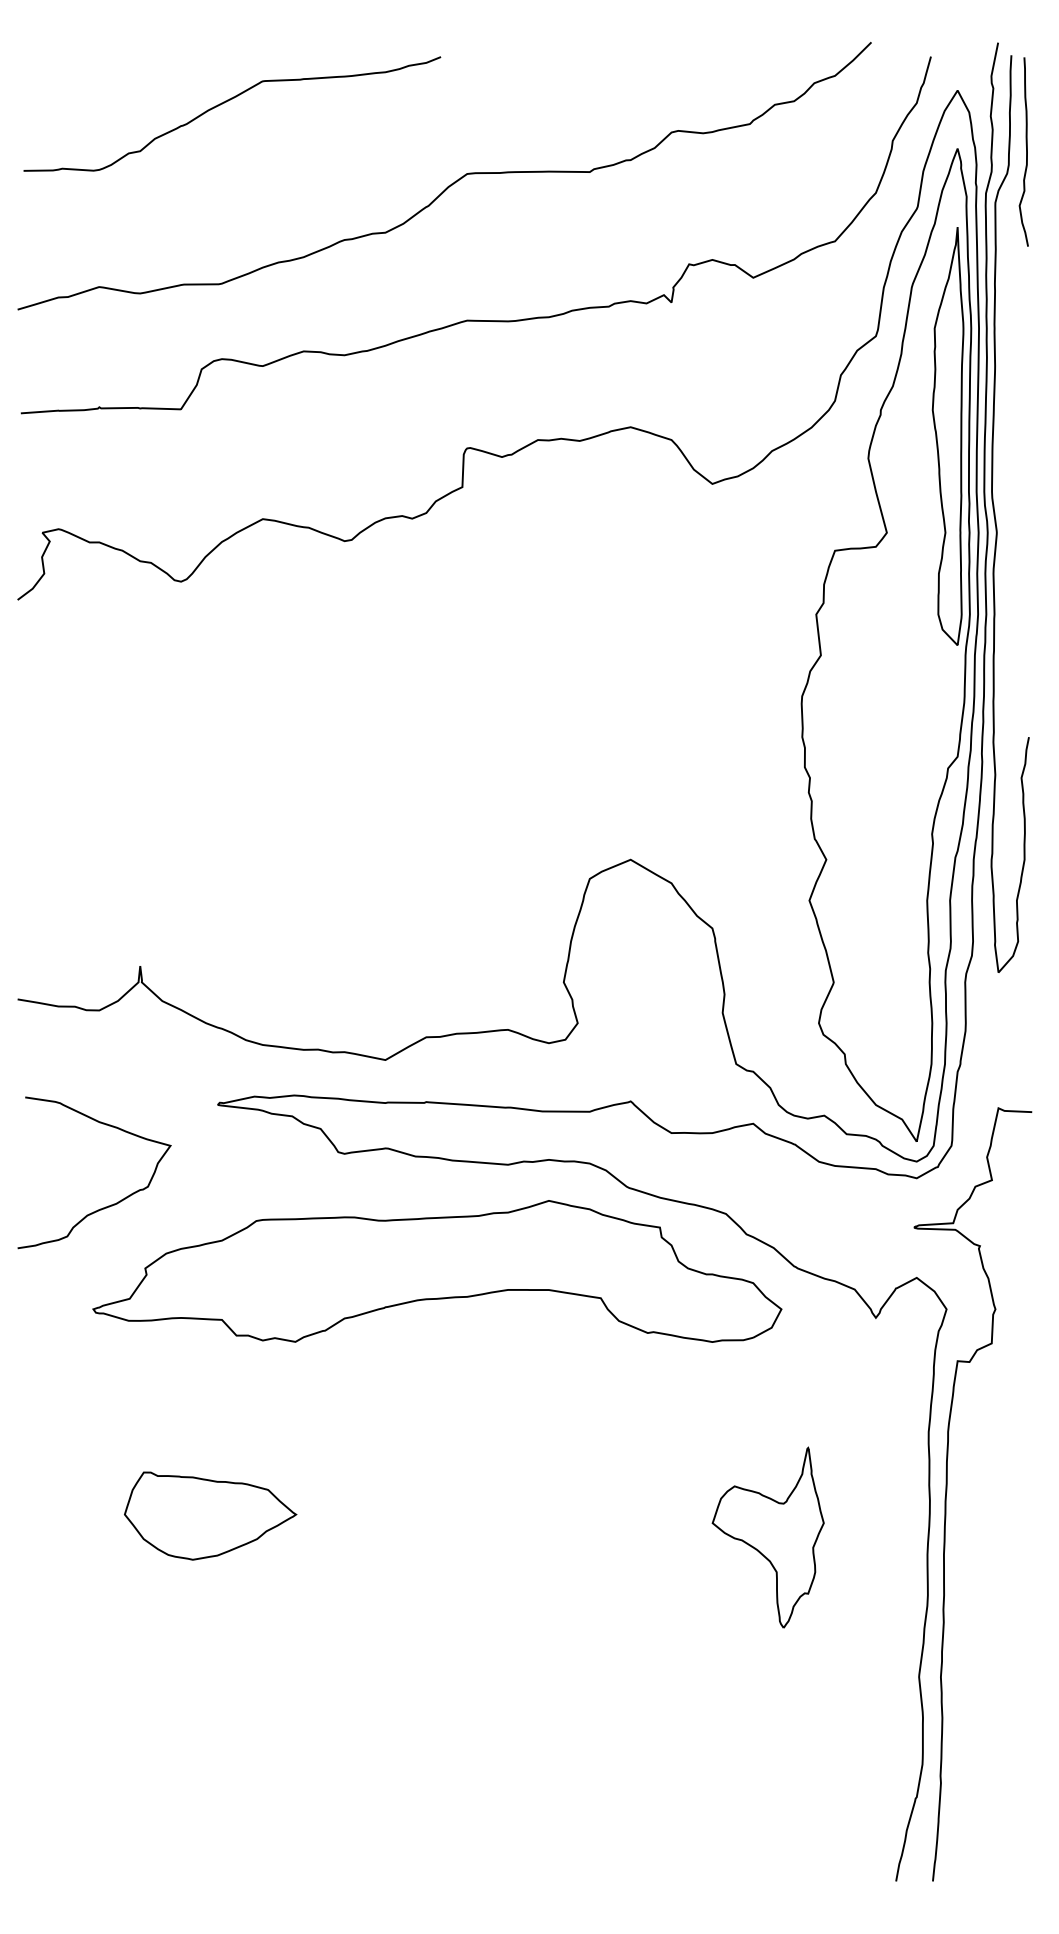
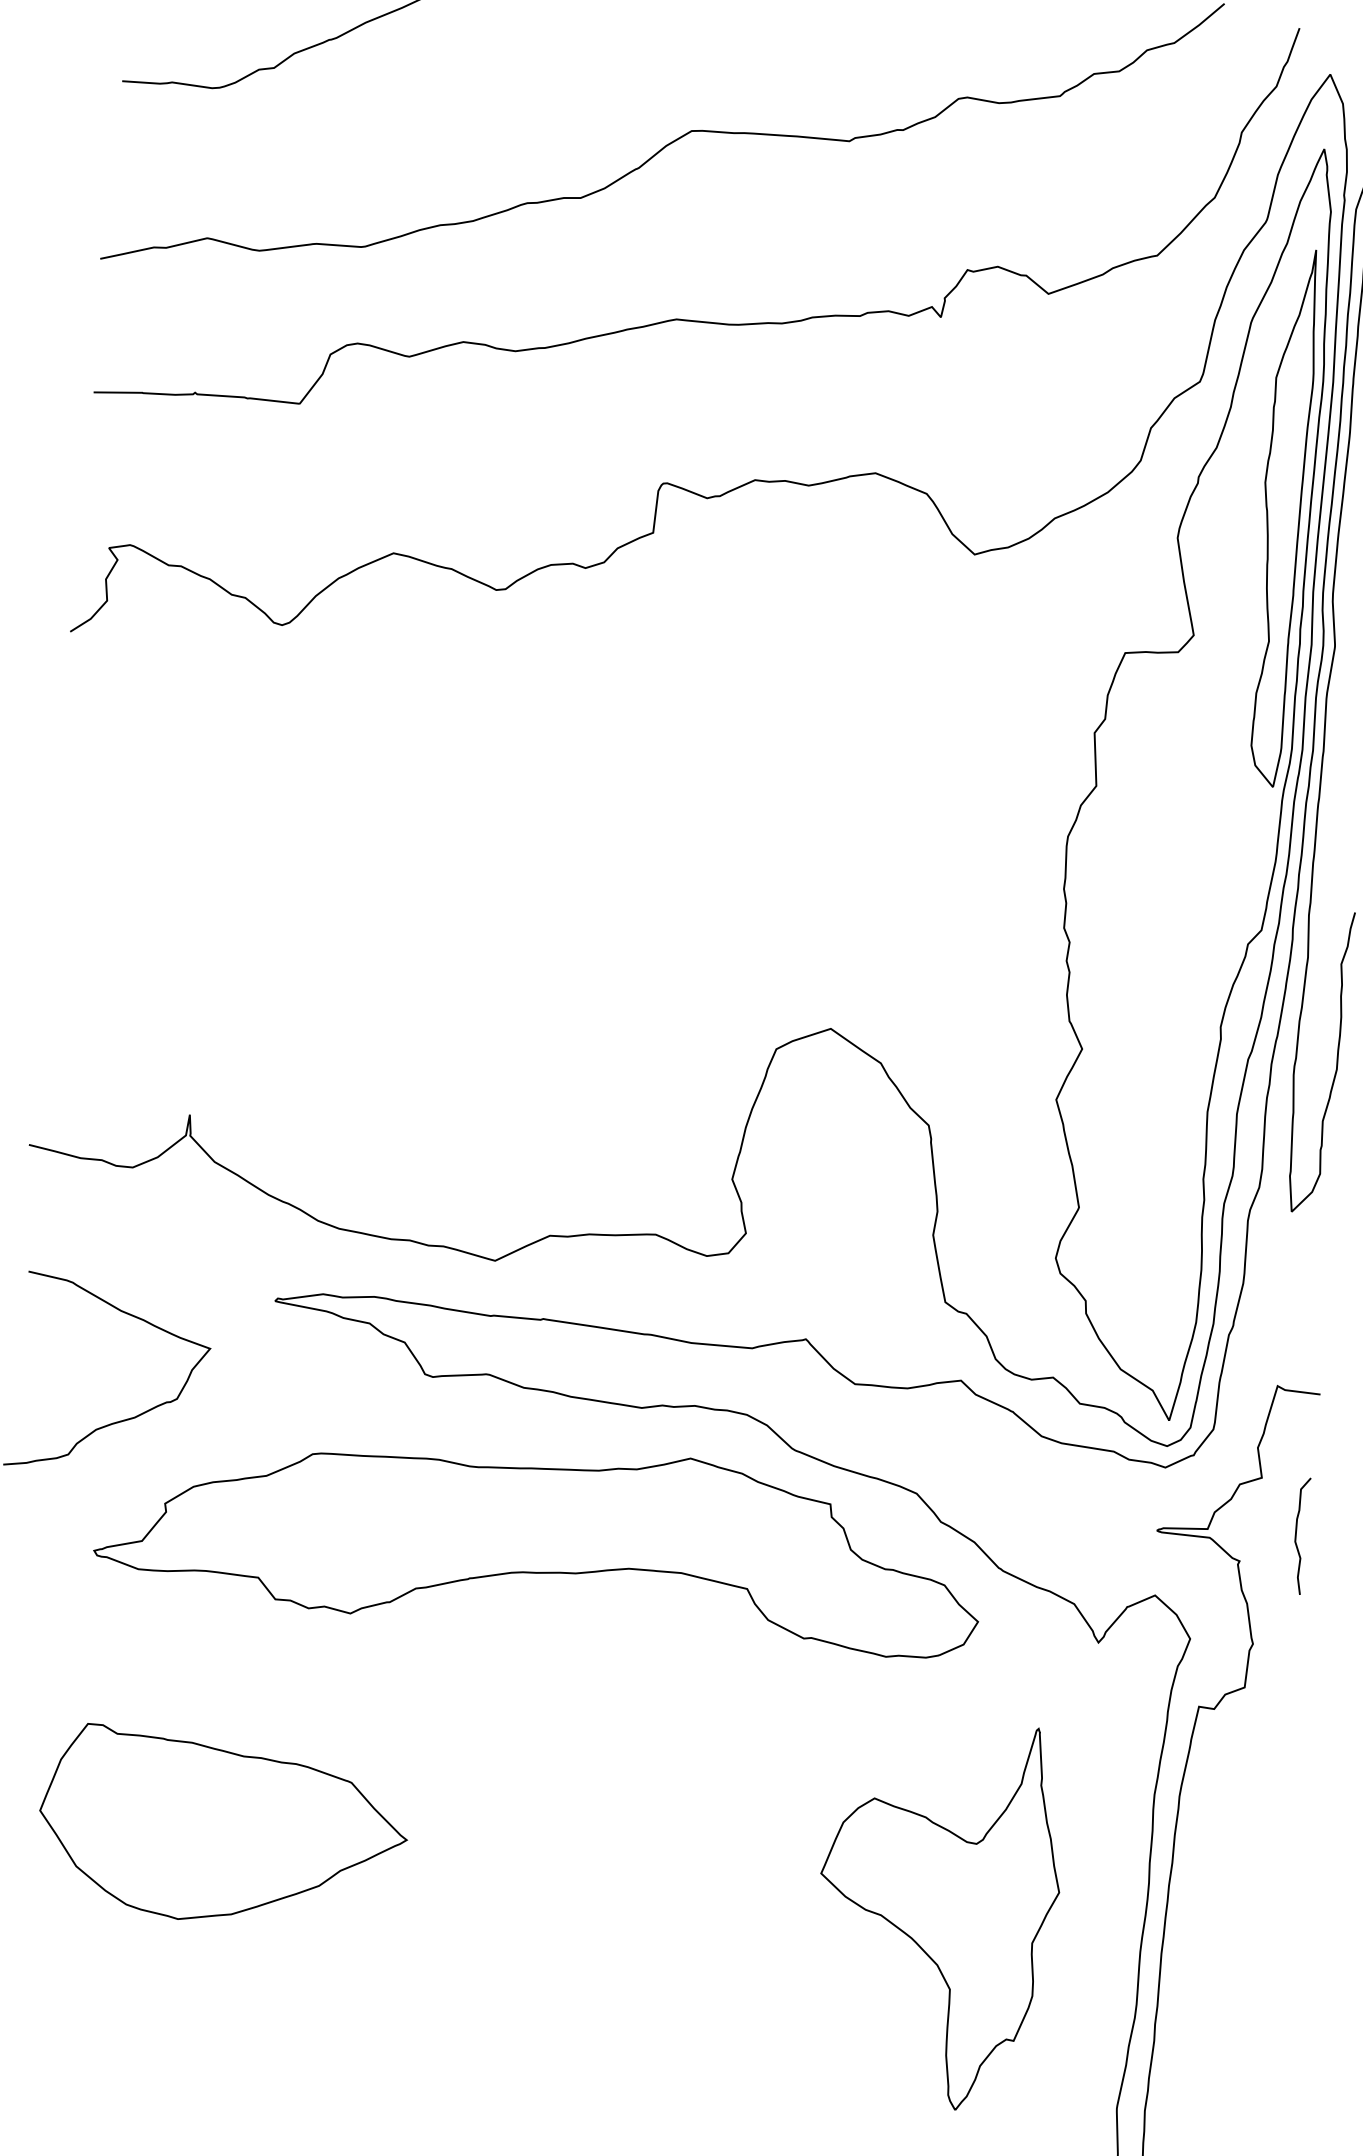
curve: (1022, 1222) -> (1296, 1535), added
part: (210, 1515) -> (223, 1827), size x1.67
part: (767, 1537) -> (936, 1913), size x1.67

